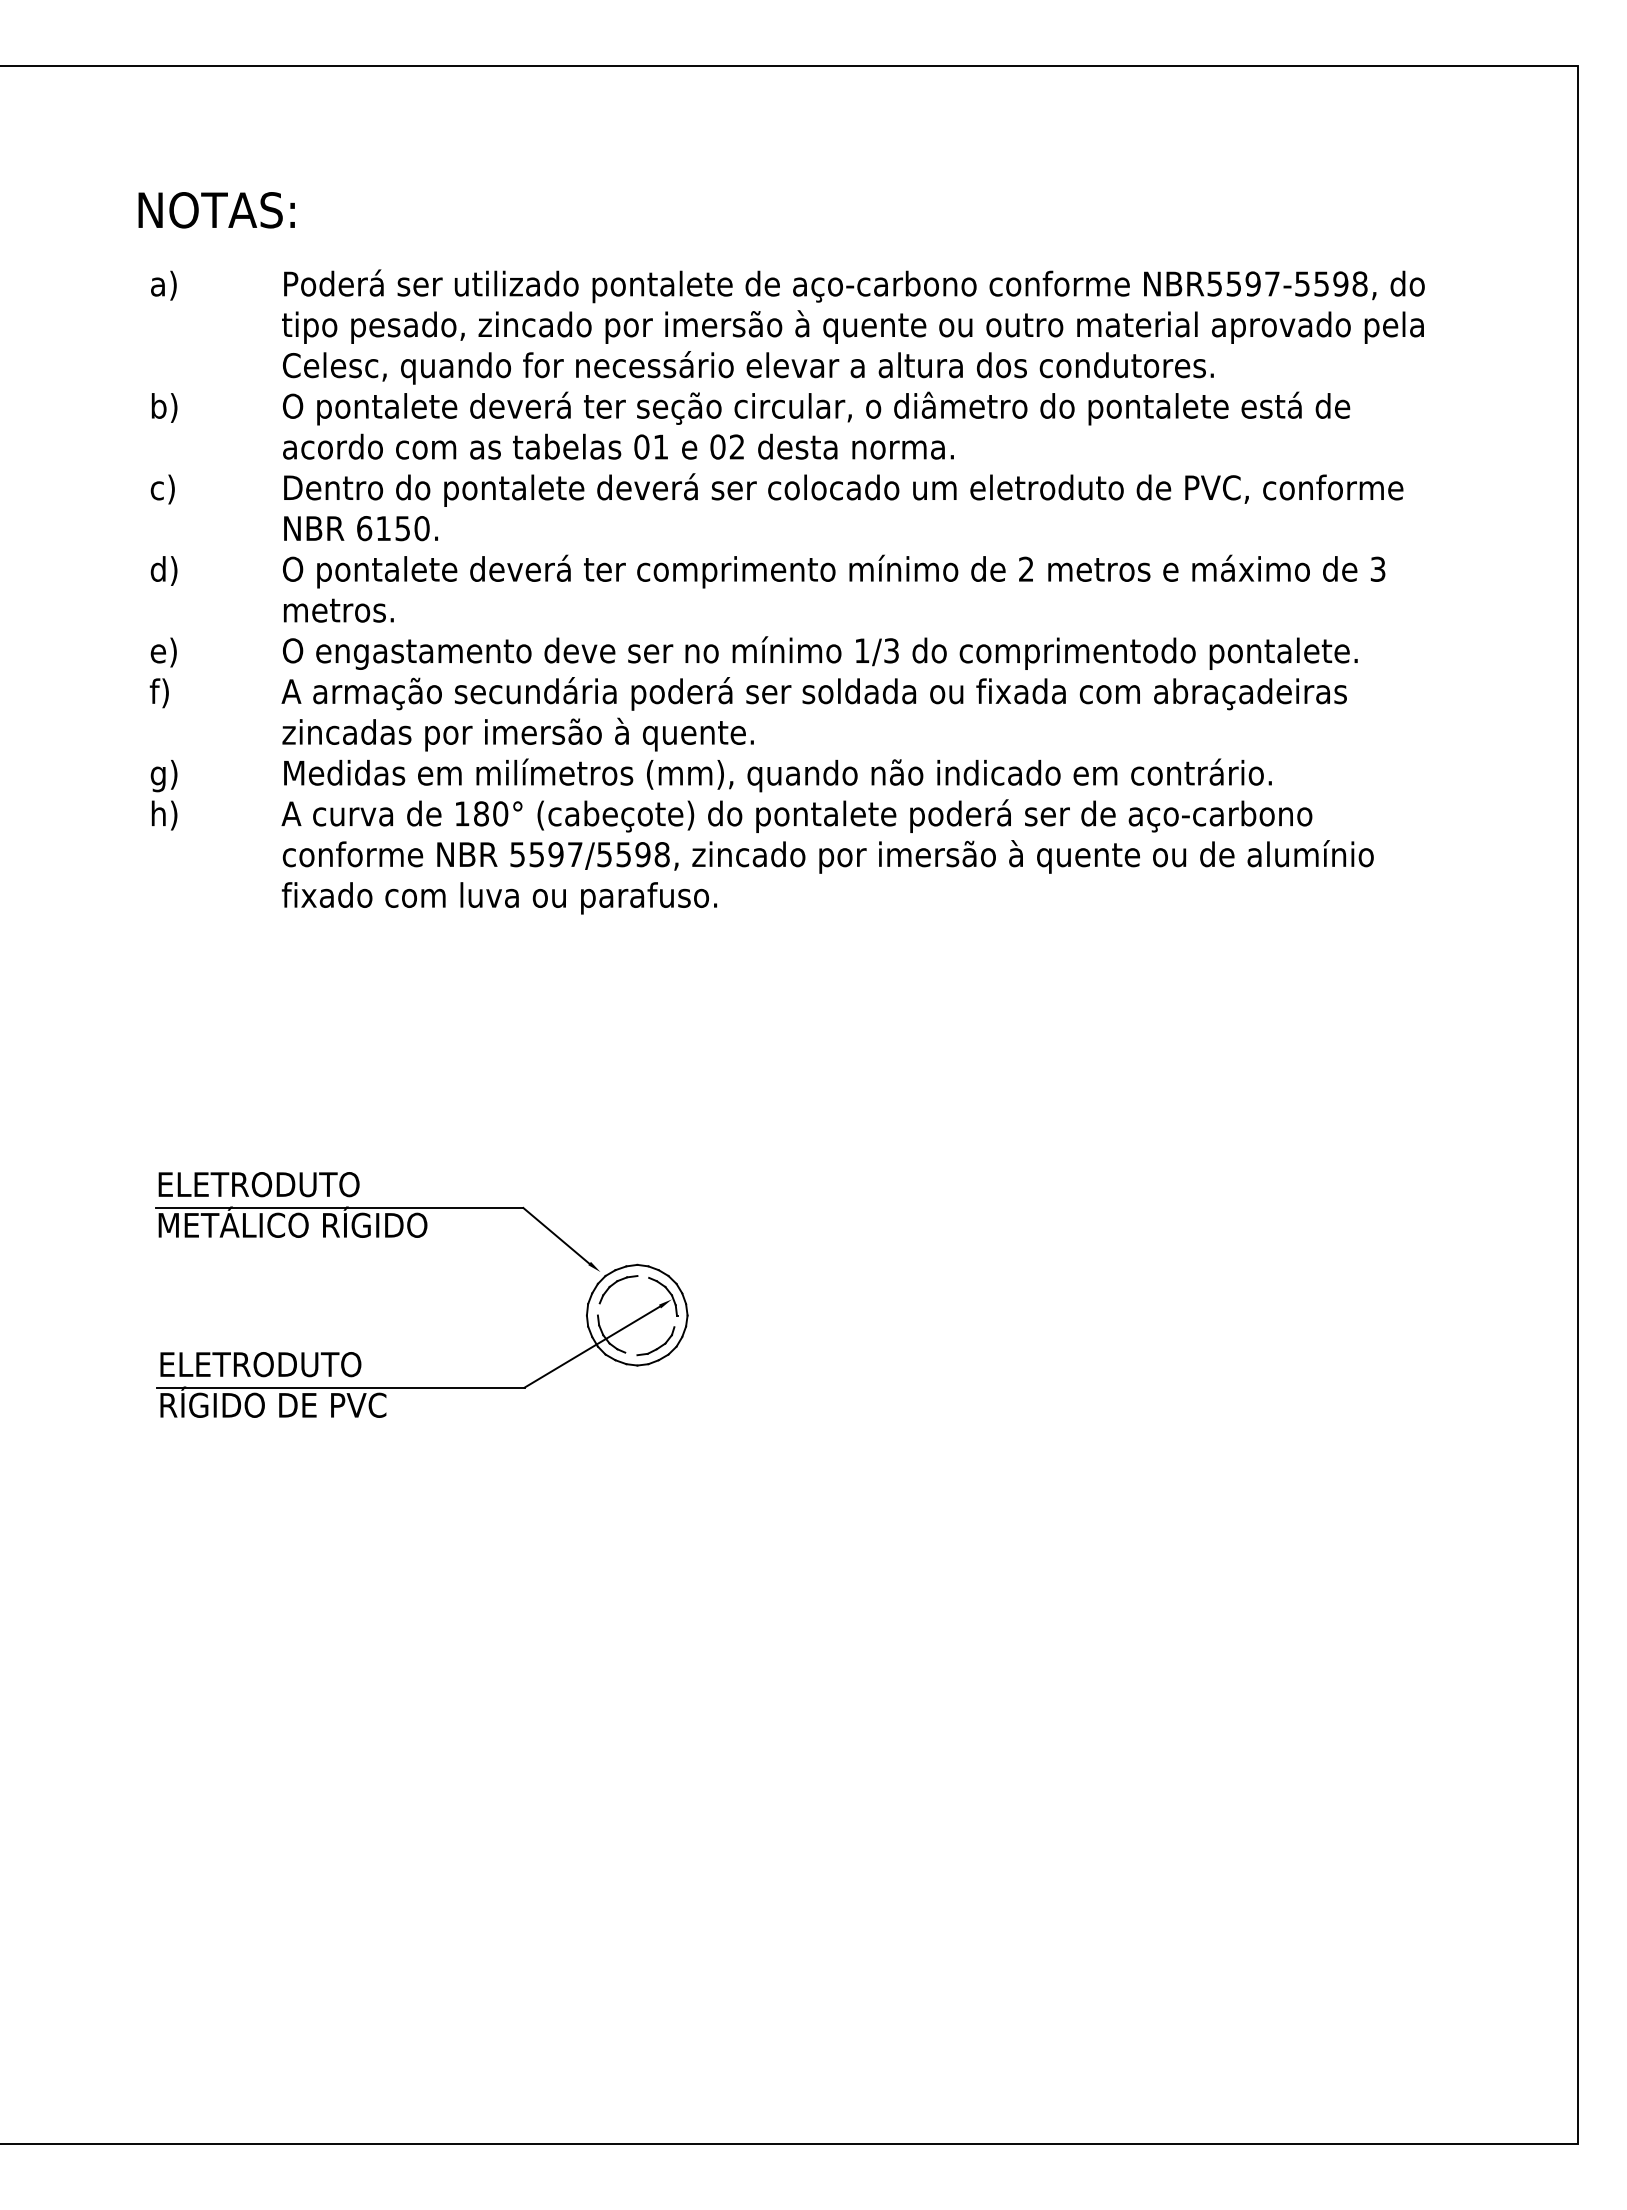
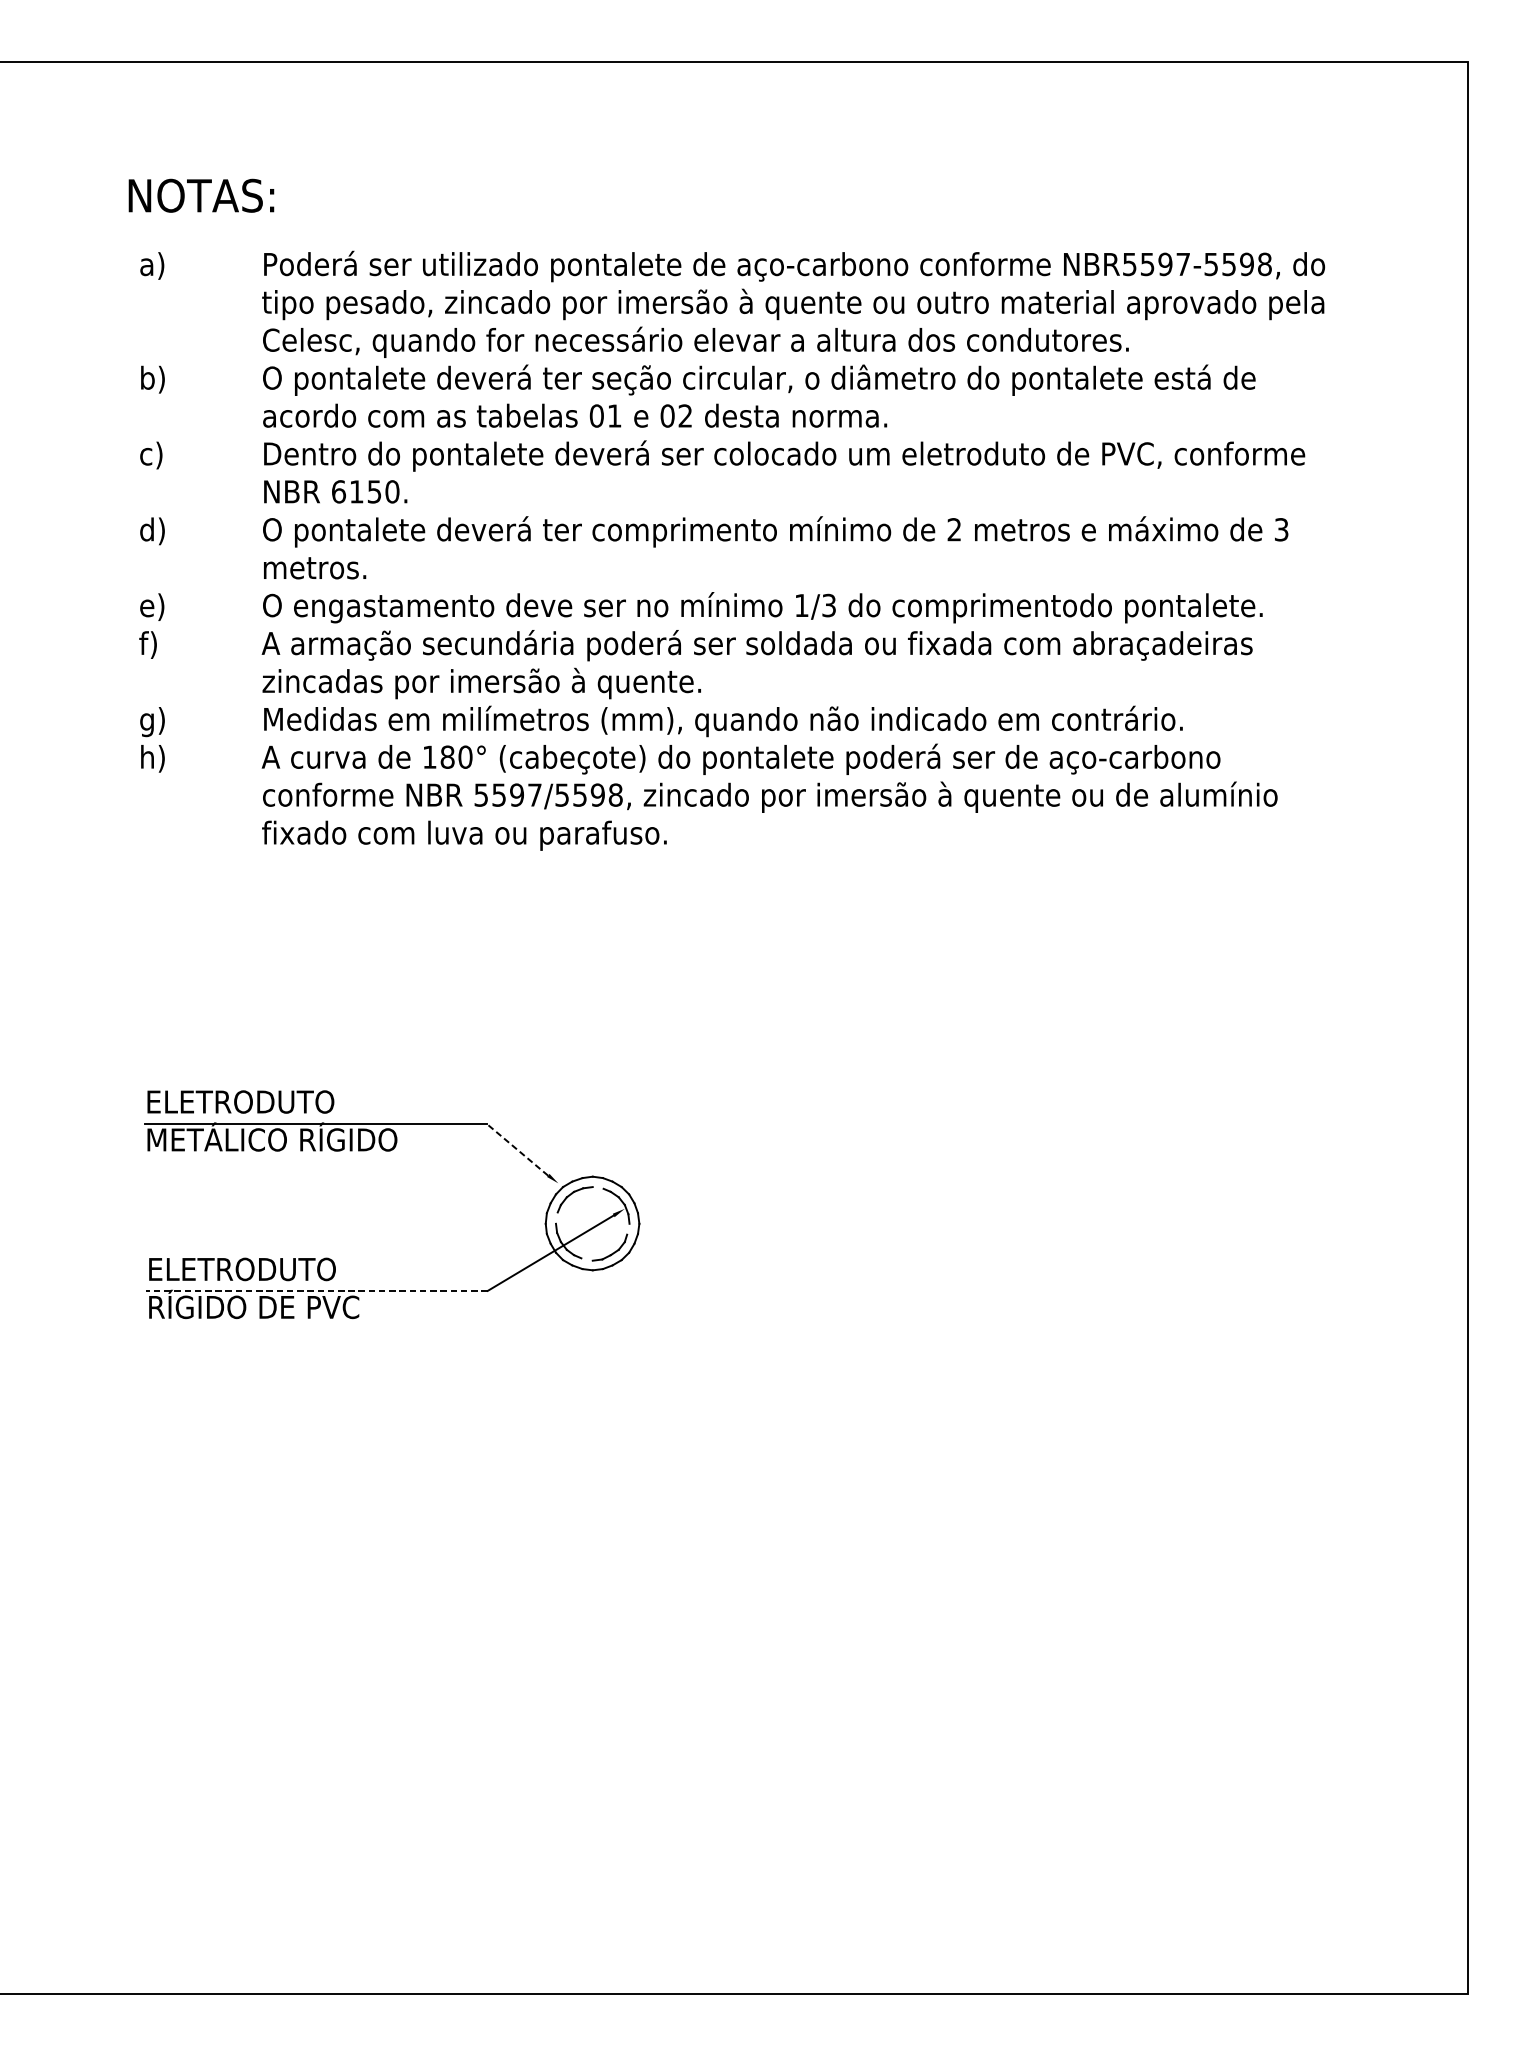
line: (556, 1235) -> (517, 1149), solid -> dashed
line: (340, 1387) -> (316, 1290), solid -> dashed

